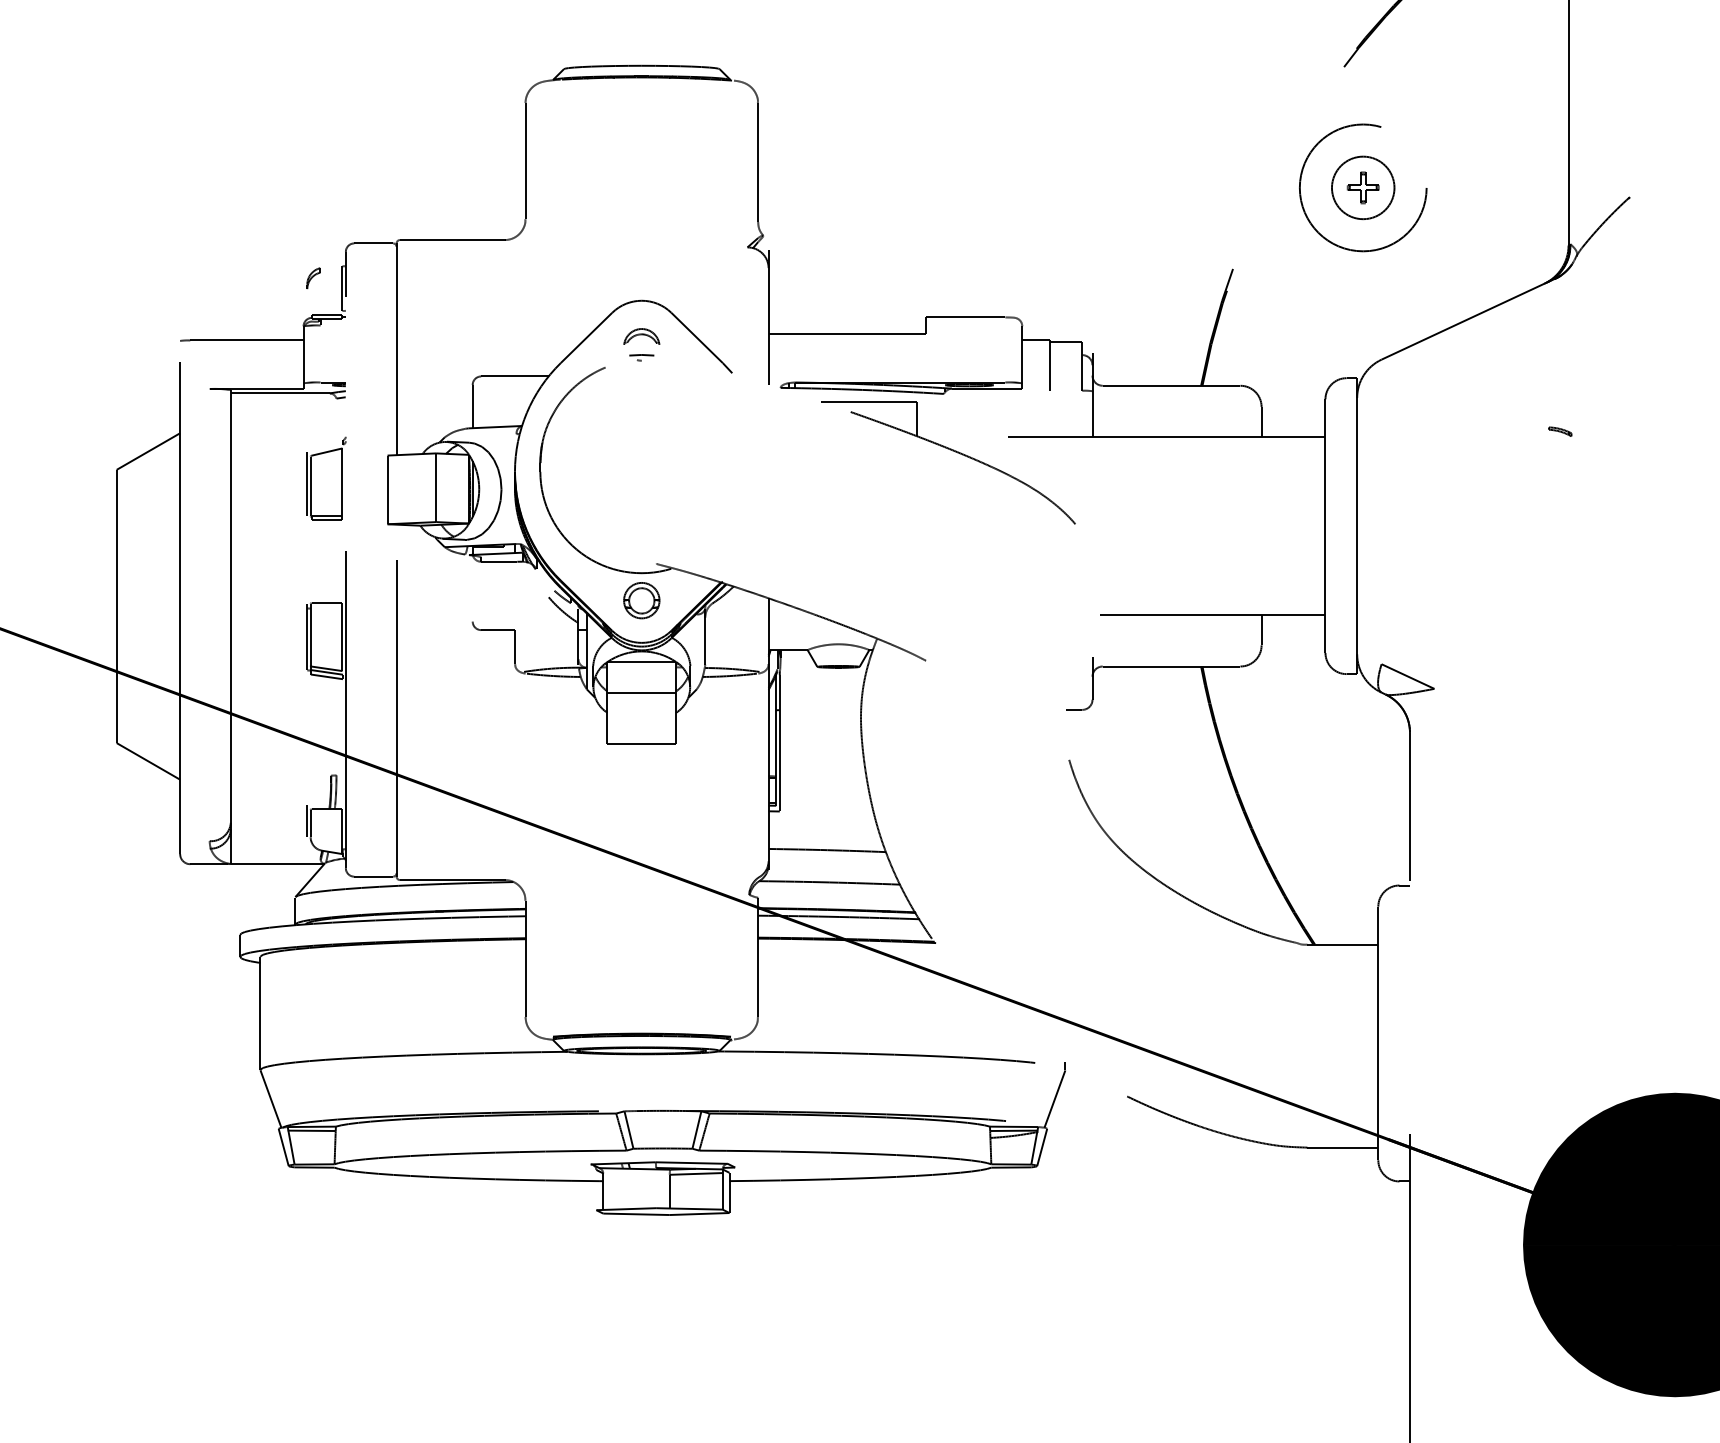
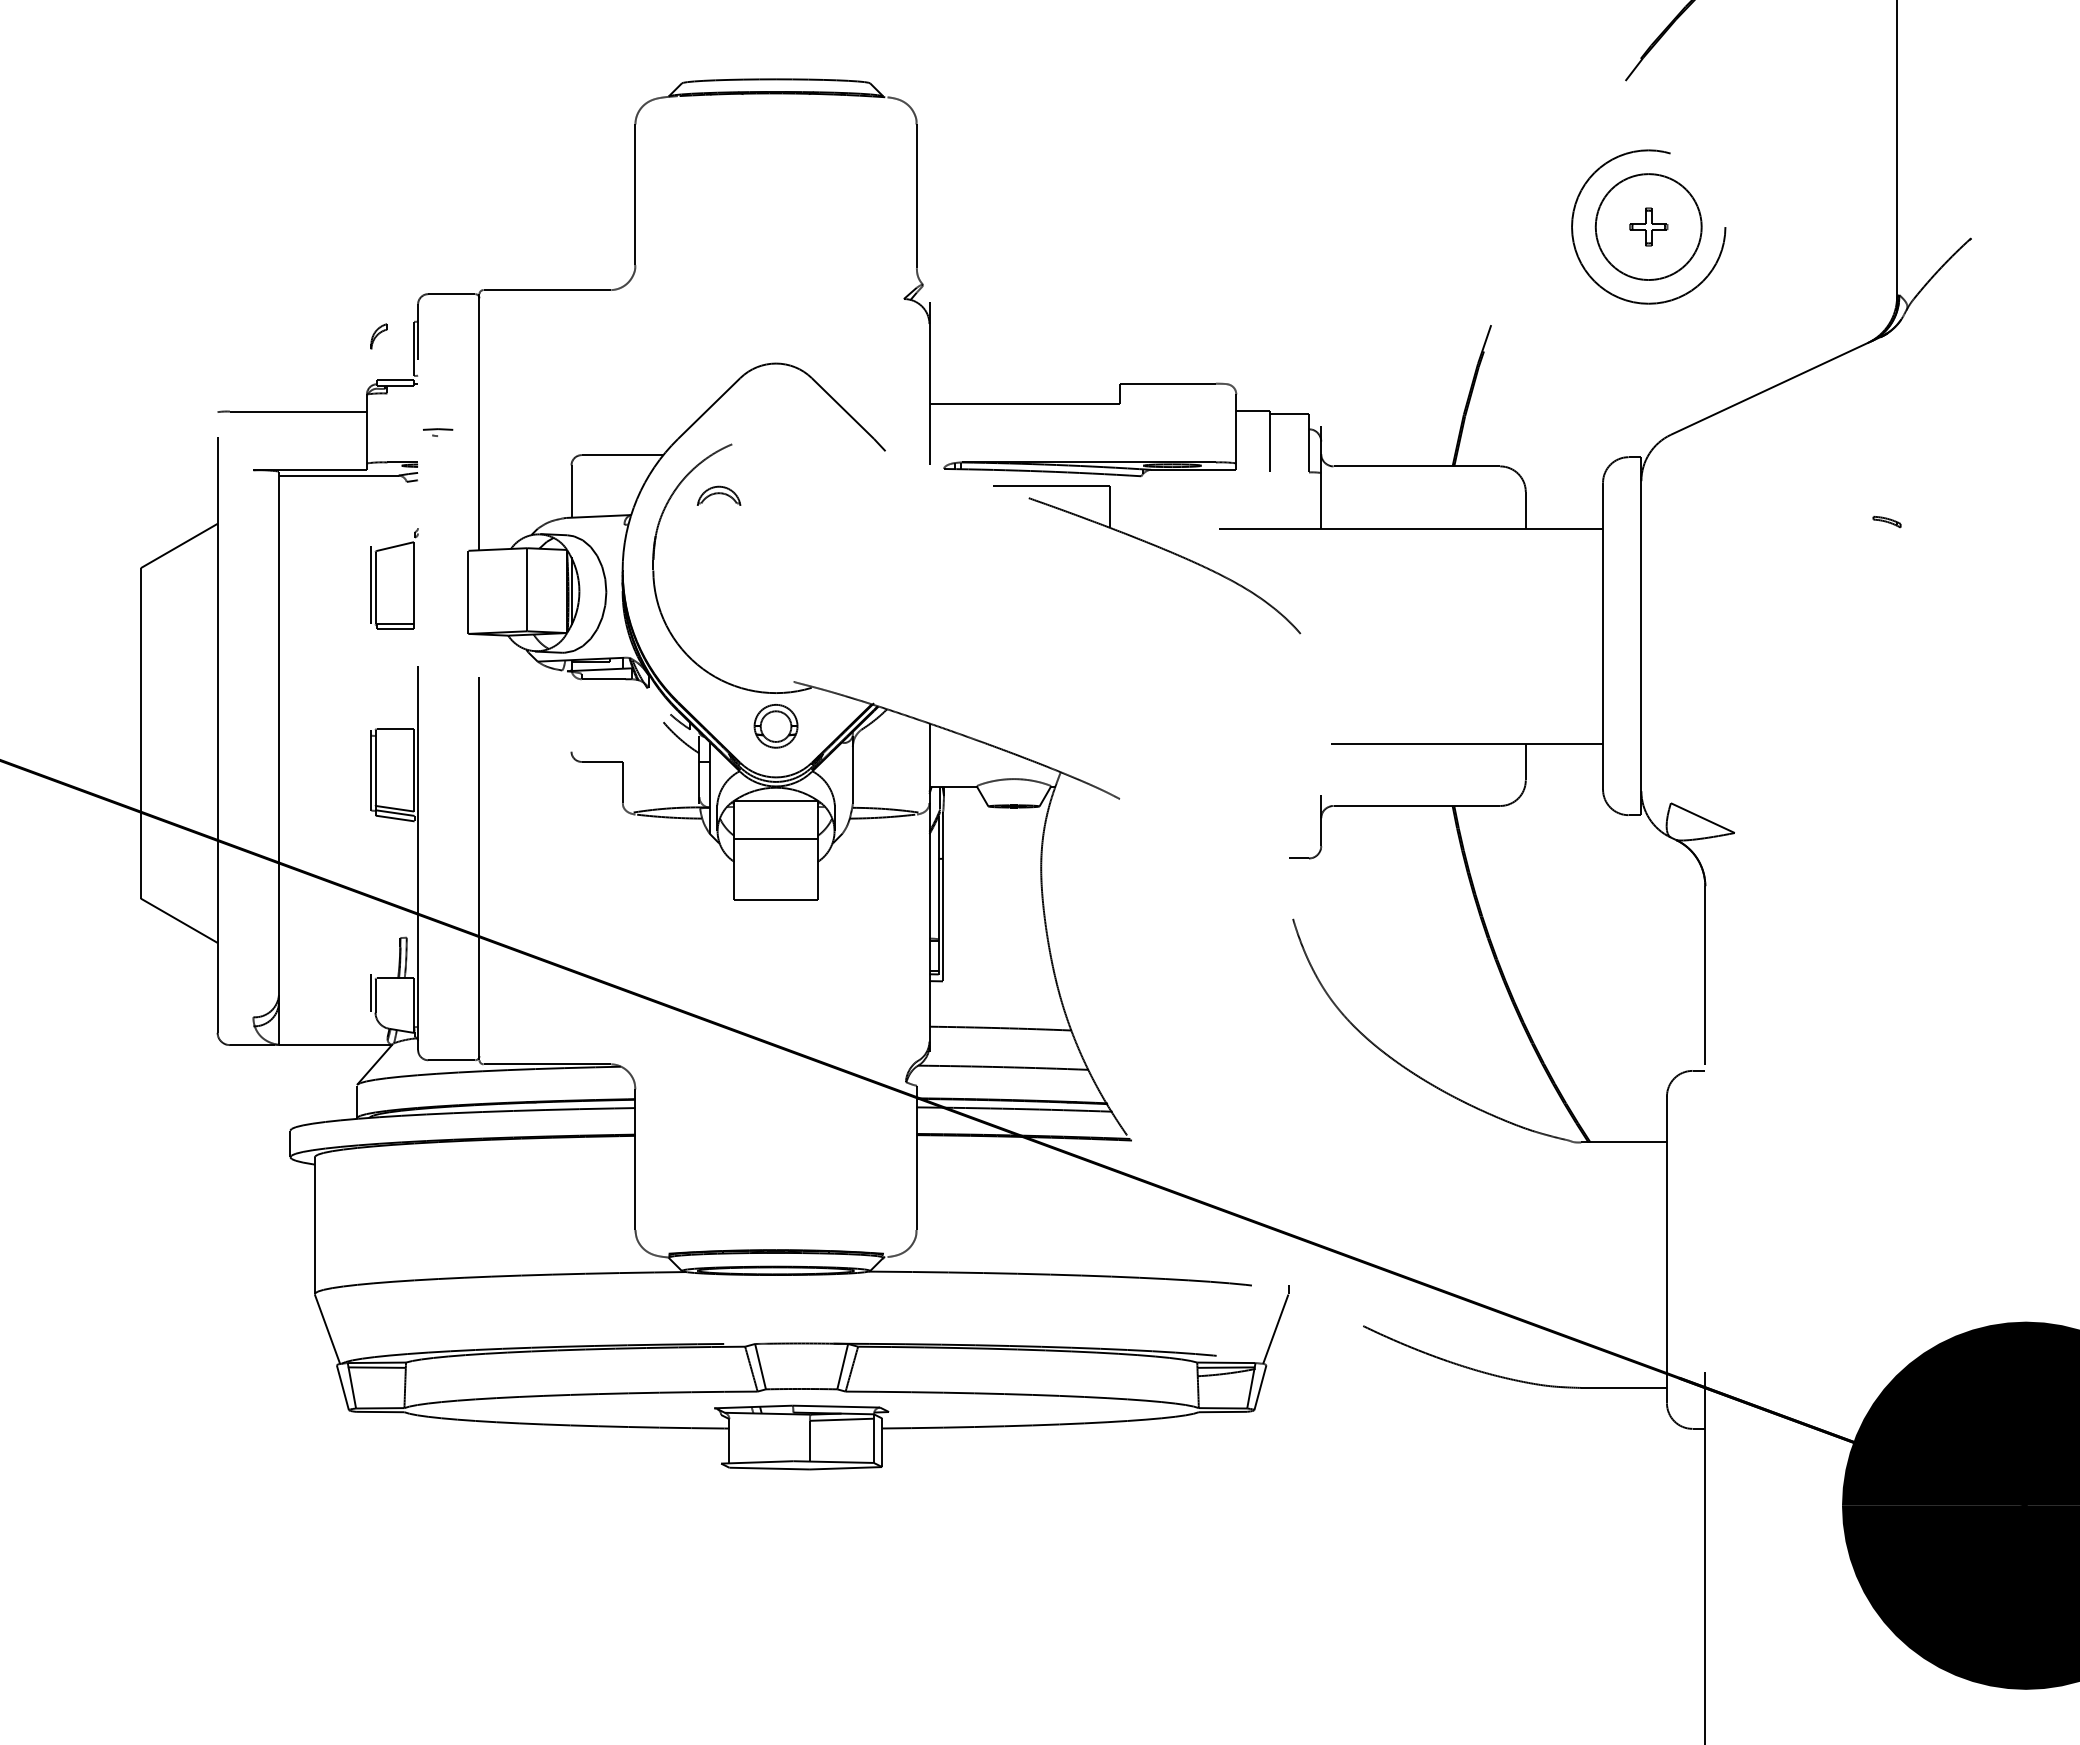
circle: (1363, 187) -> (1648, 226), size x1.4
part: (641, 336) -> (718, 495), moved
part: (642, 357) -> (438, 432), moved

